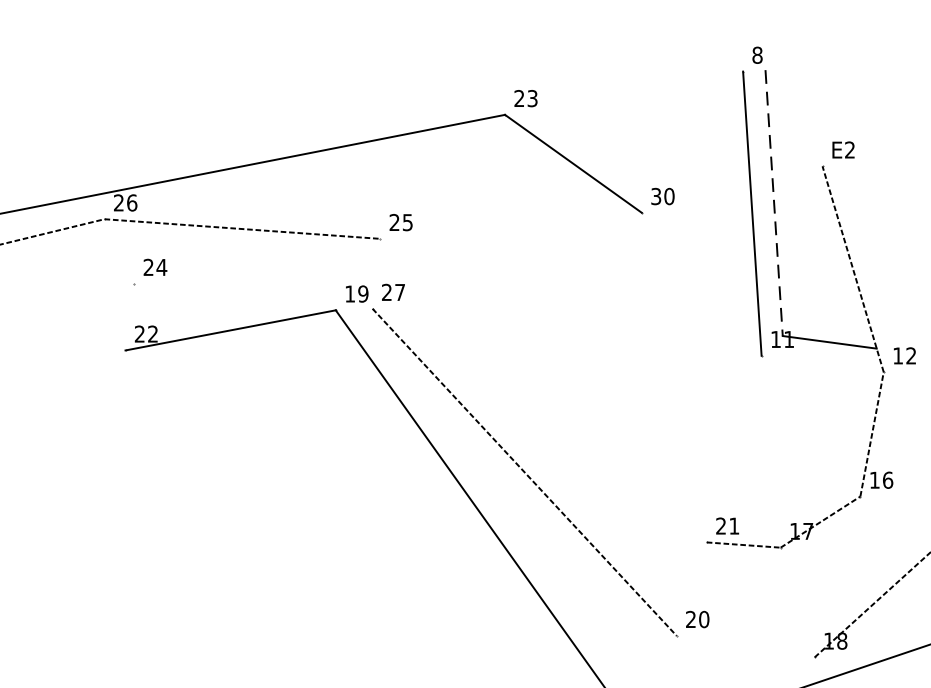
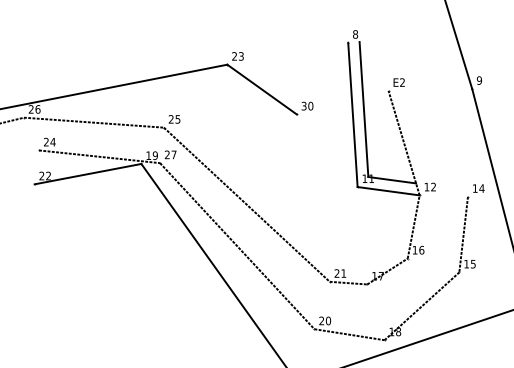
line: (773, 203) -> (363, 109), dashed -> solid
line: (253, 295) -> (99, 156), added
line: (822, 364) -> (388, 191), added
line: (542, 390) -> (246, 204), added
line: (745, 646) -> (349, 334), added

